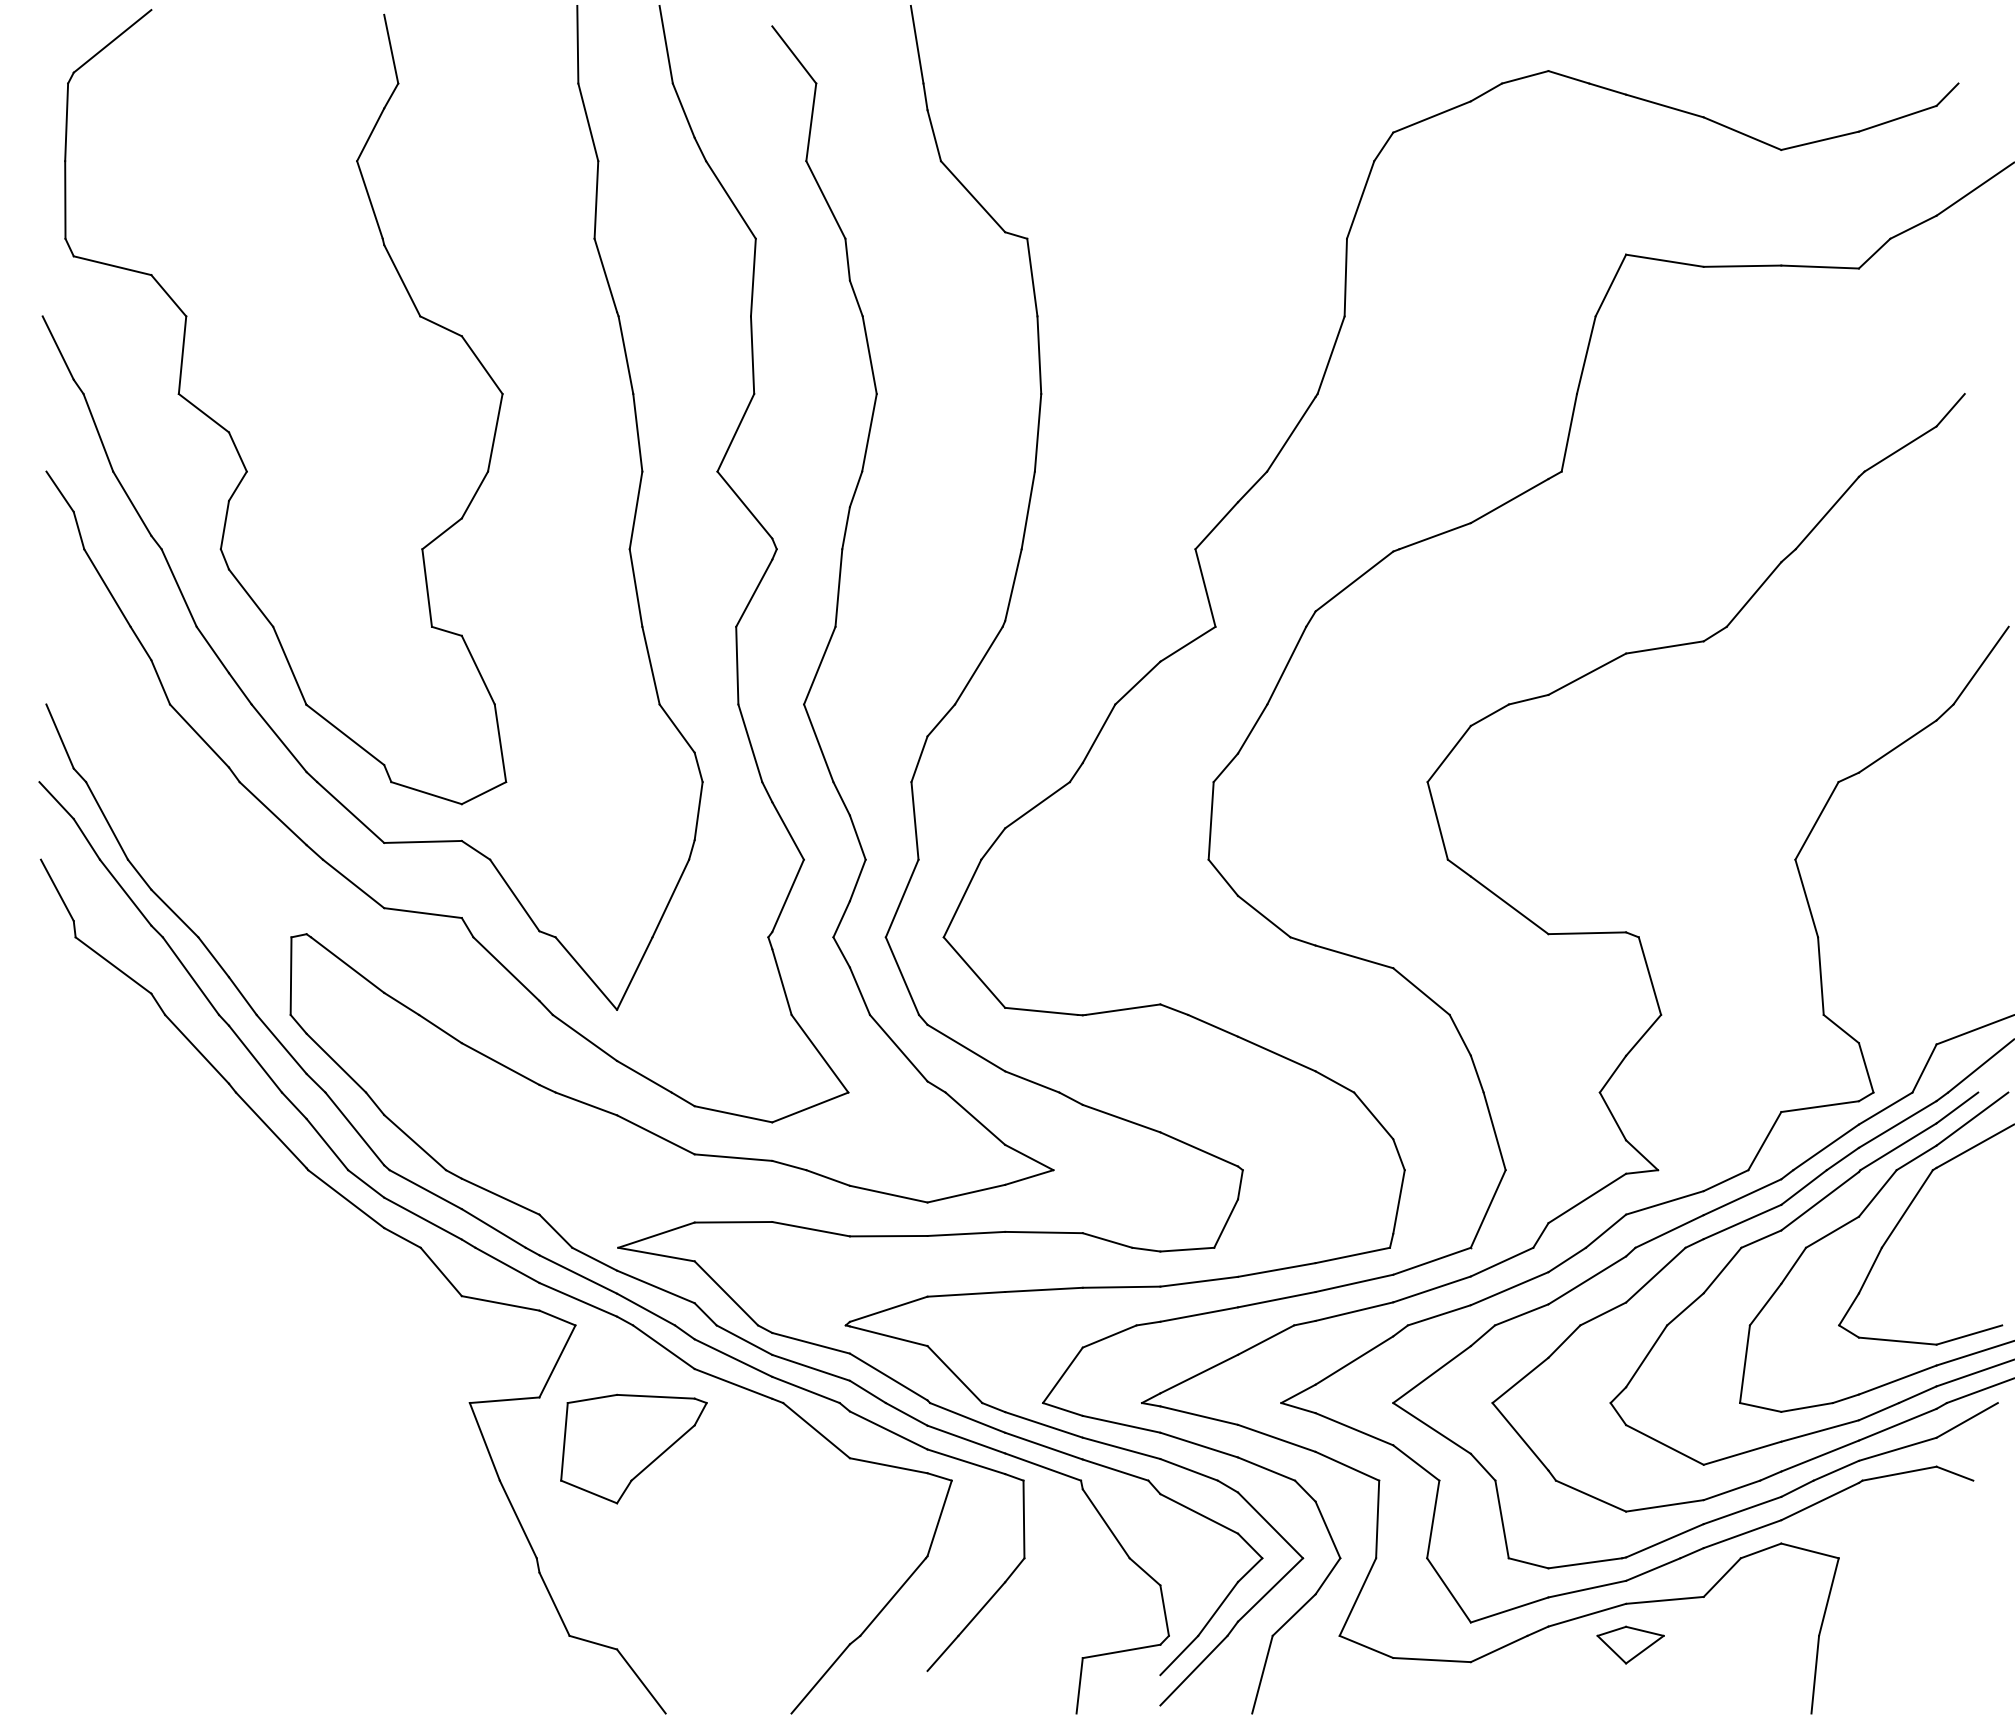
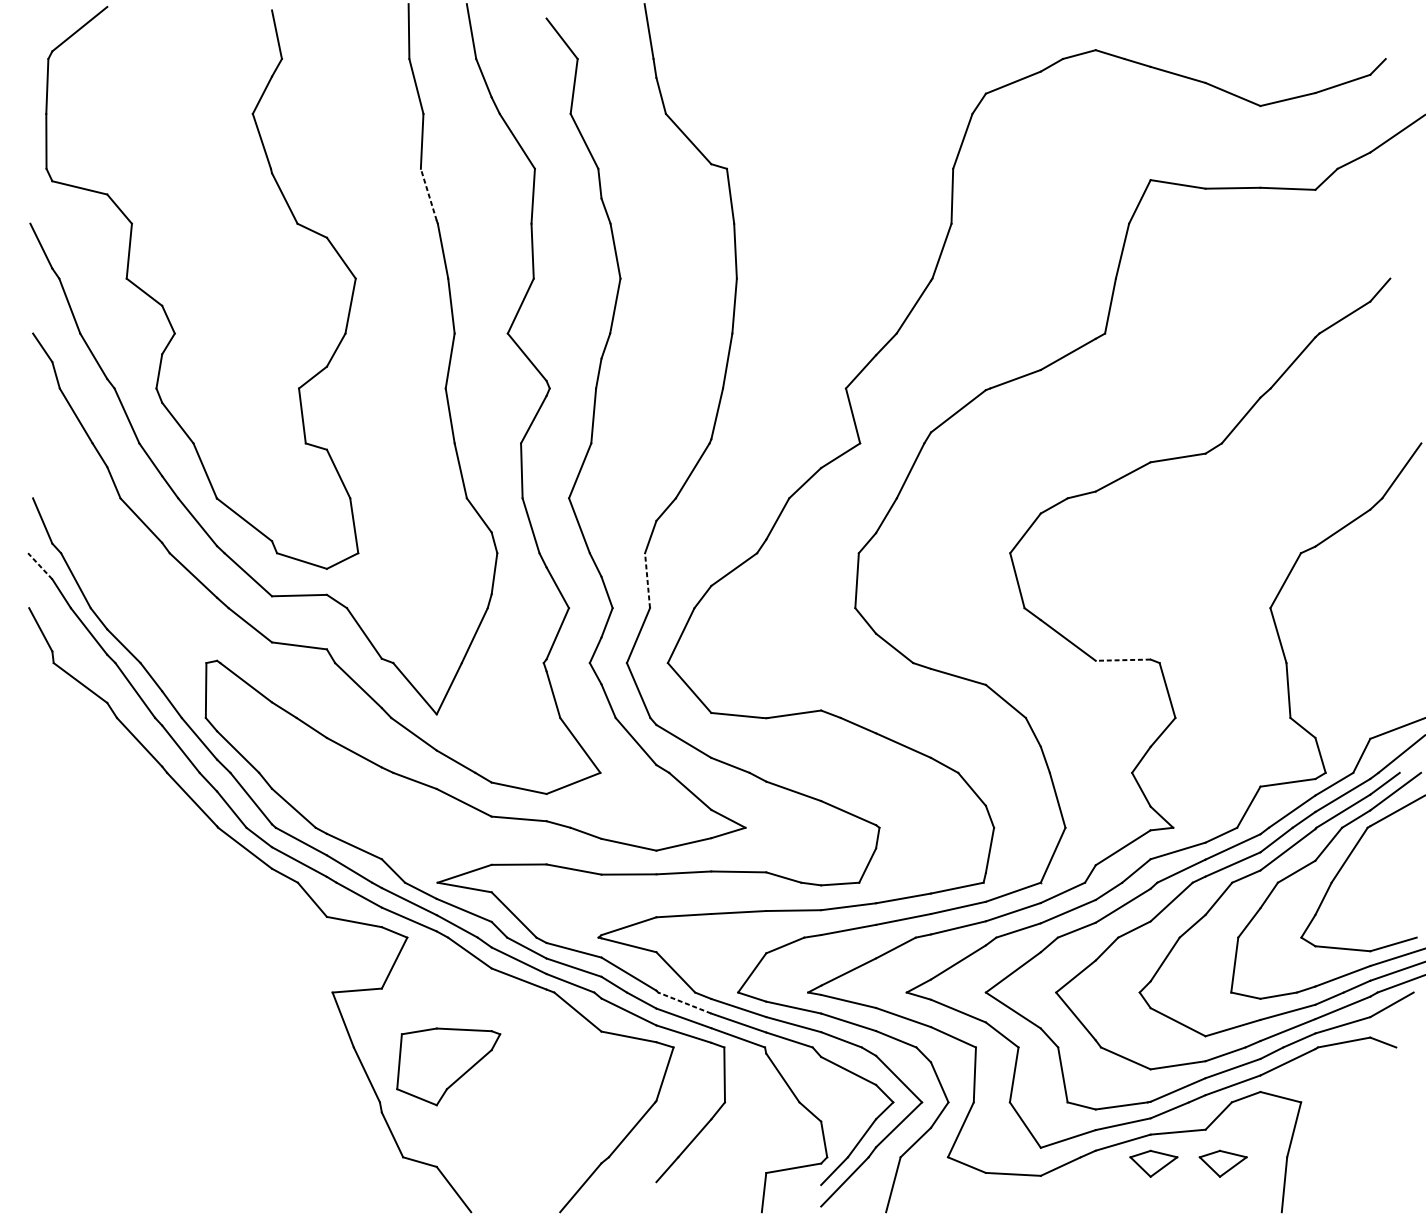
line: (605, 274) -> (428, 194), solid -> dashed
line: (56, 800) -> (40, 566), solid -> dashed
line: (915, 820) -> (647, 580), solid -> dashed
line: (1587, 933) -> (1123, 660), solid -> dashed
line: (967, 1417) -> (684, 1002), solid -> dashed
part: (633, 1448) -> (448, 1066), moved
part: (1728, 1644) -> (1223, 1163), added

